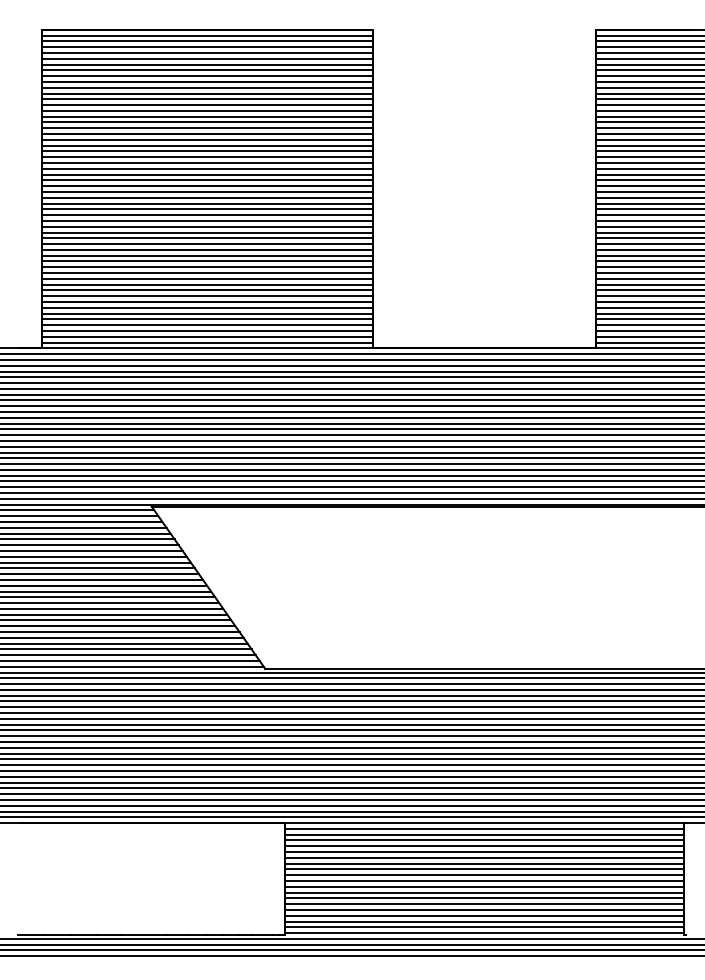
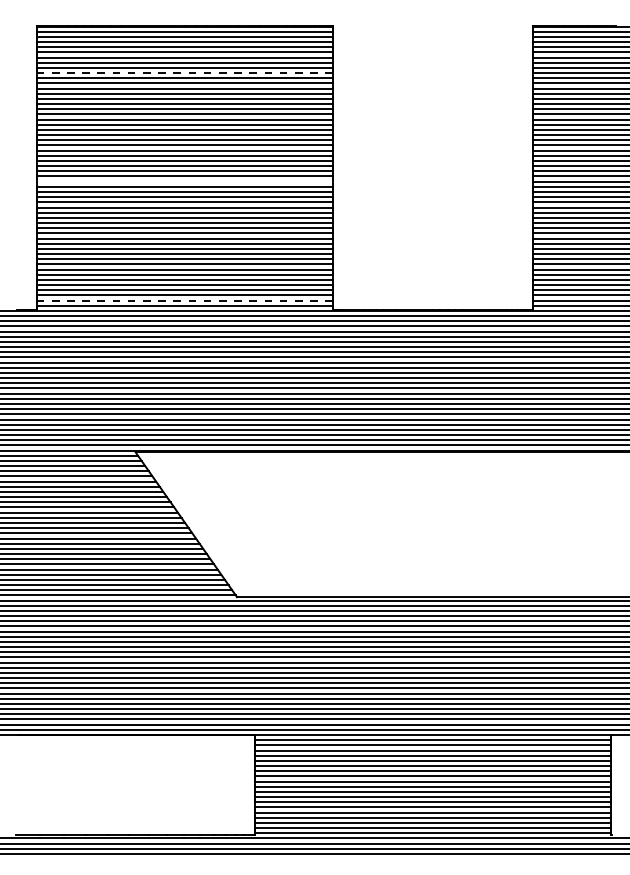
line: (207, 82) -> (185, 73), solid -> dashed
line: (206, 203) -> (184, 181), removed
line: (207, 336) -> (185, 300), solid -> dashed

